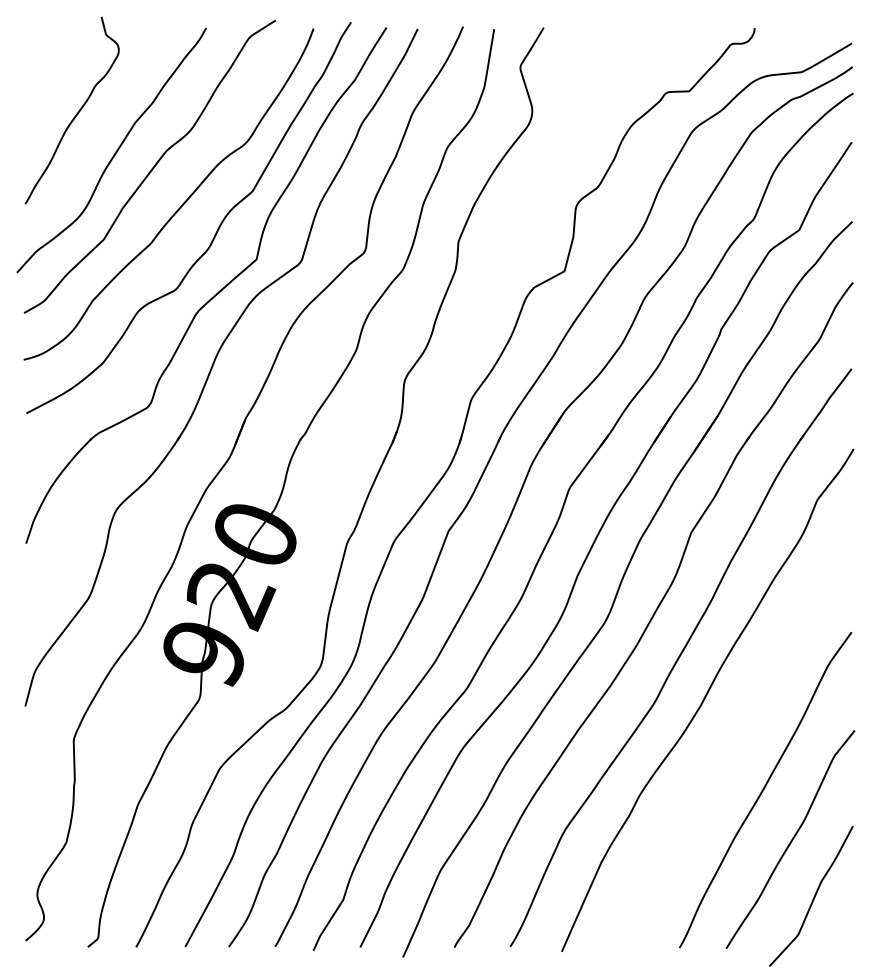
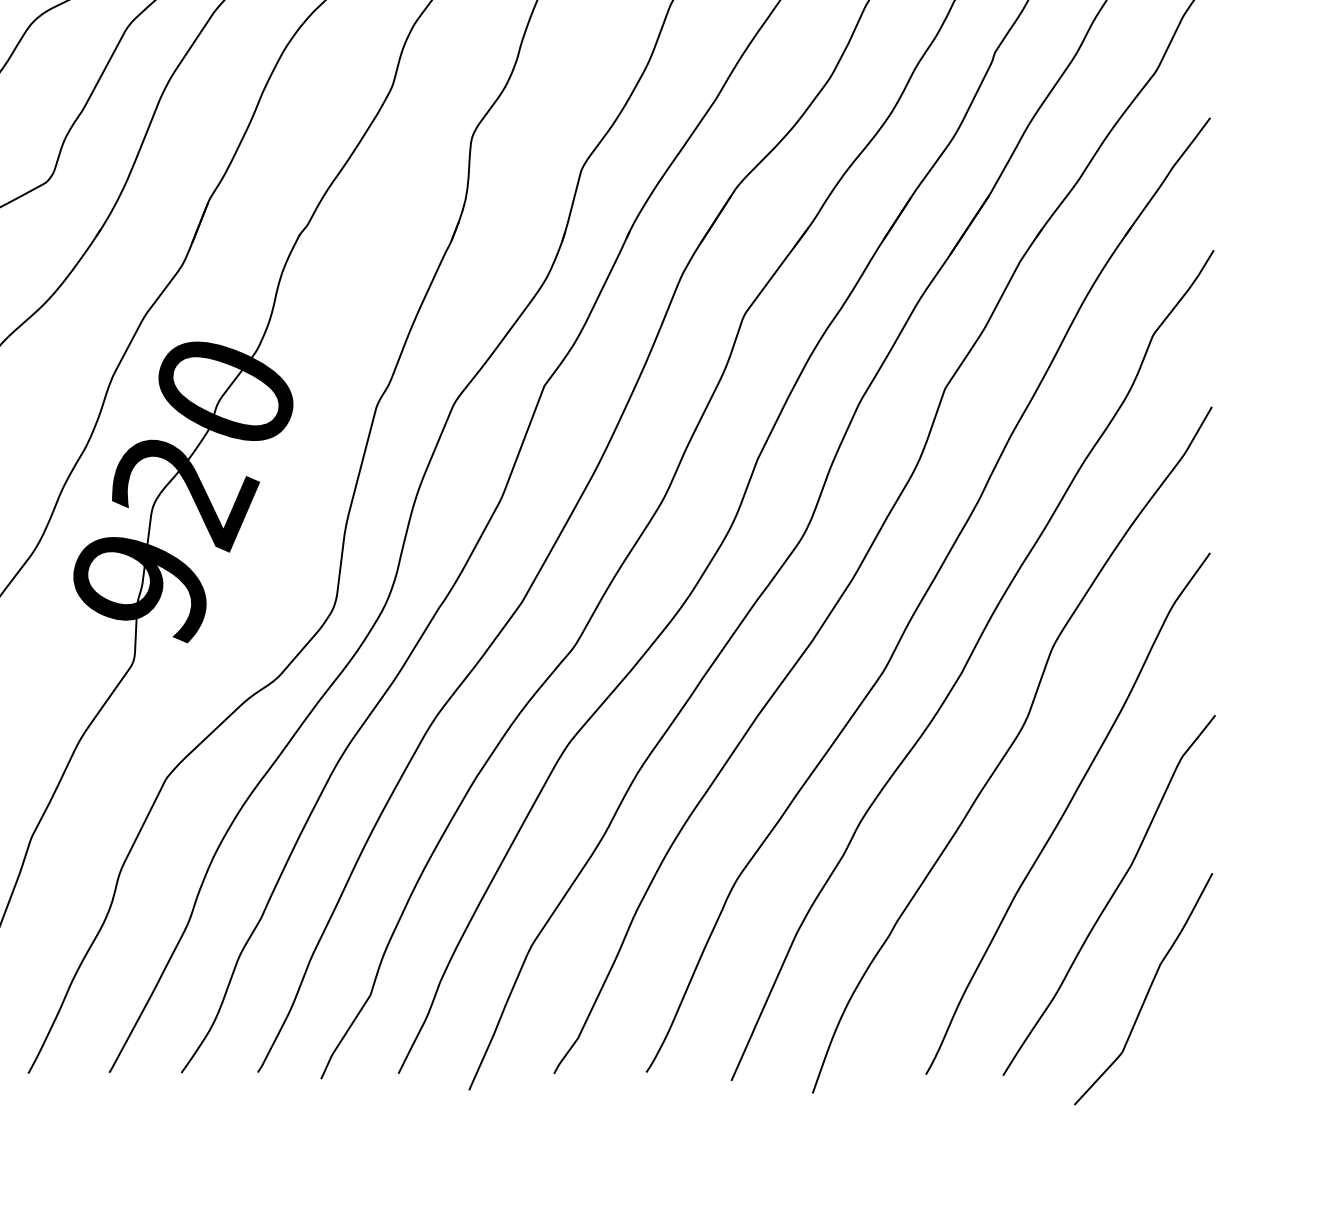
curve: (731, 750) -> (1011, 748), added

